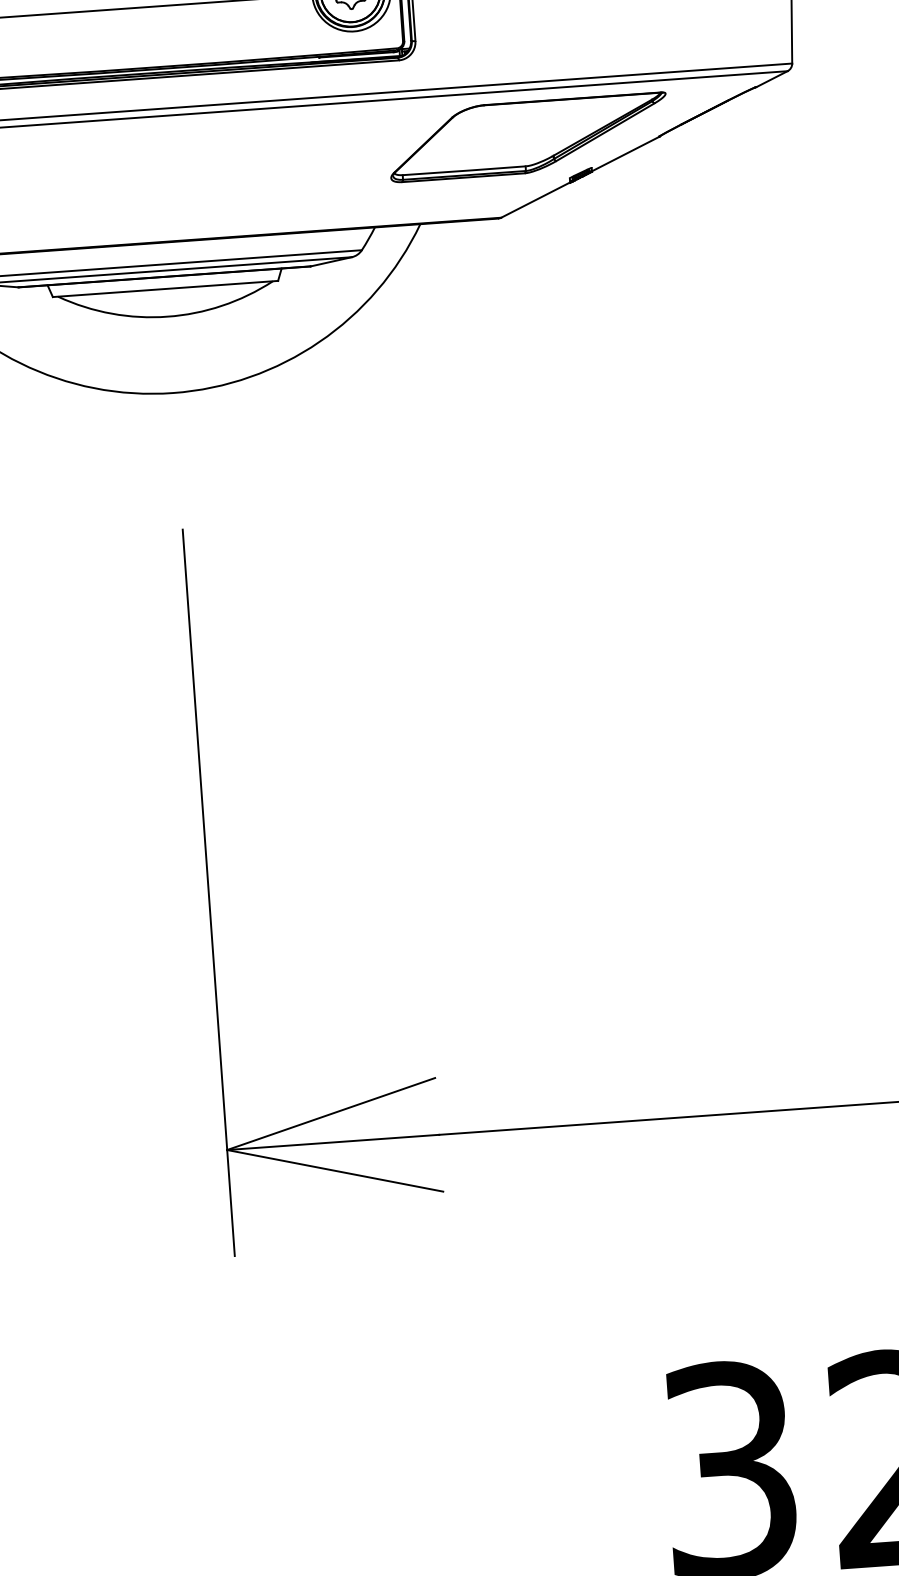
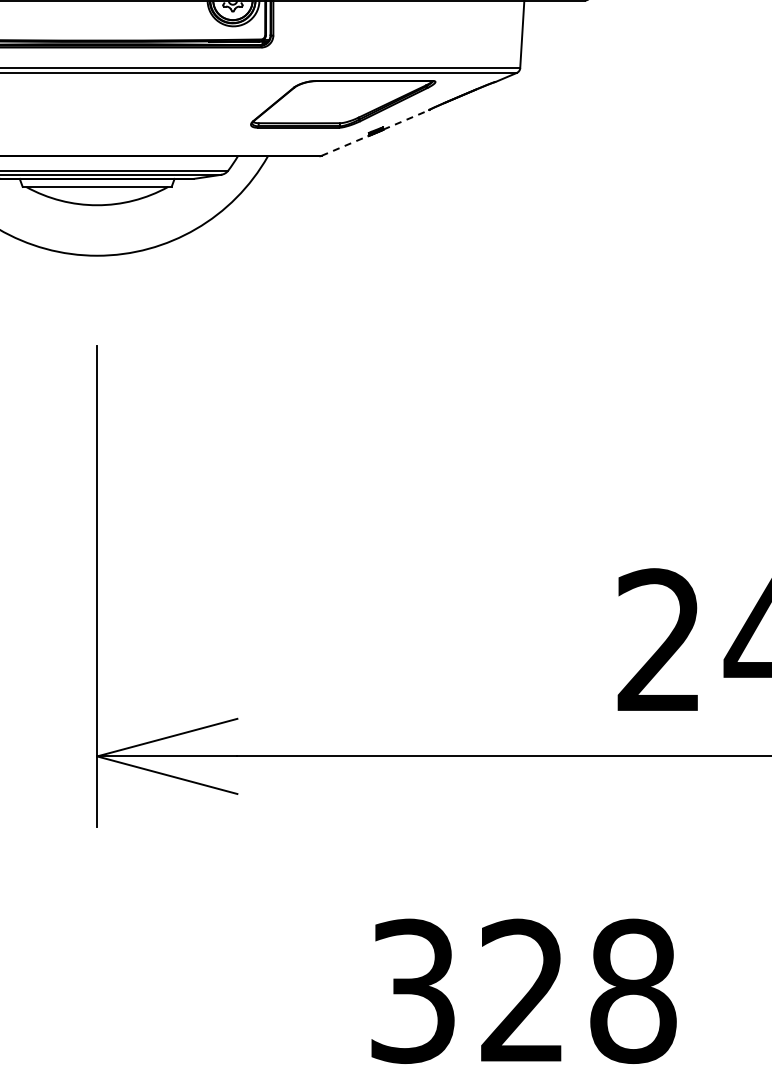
line: (625, 153) -> (406, 119), solid -> dashed
line: (536, 199) -> (345, 145), solid -> dashed

